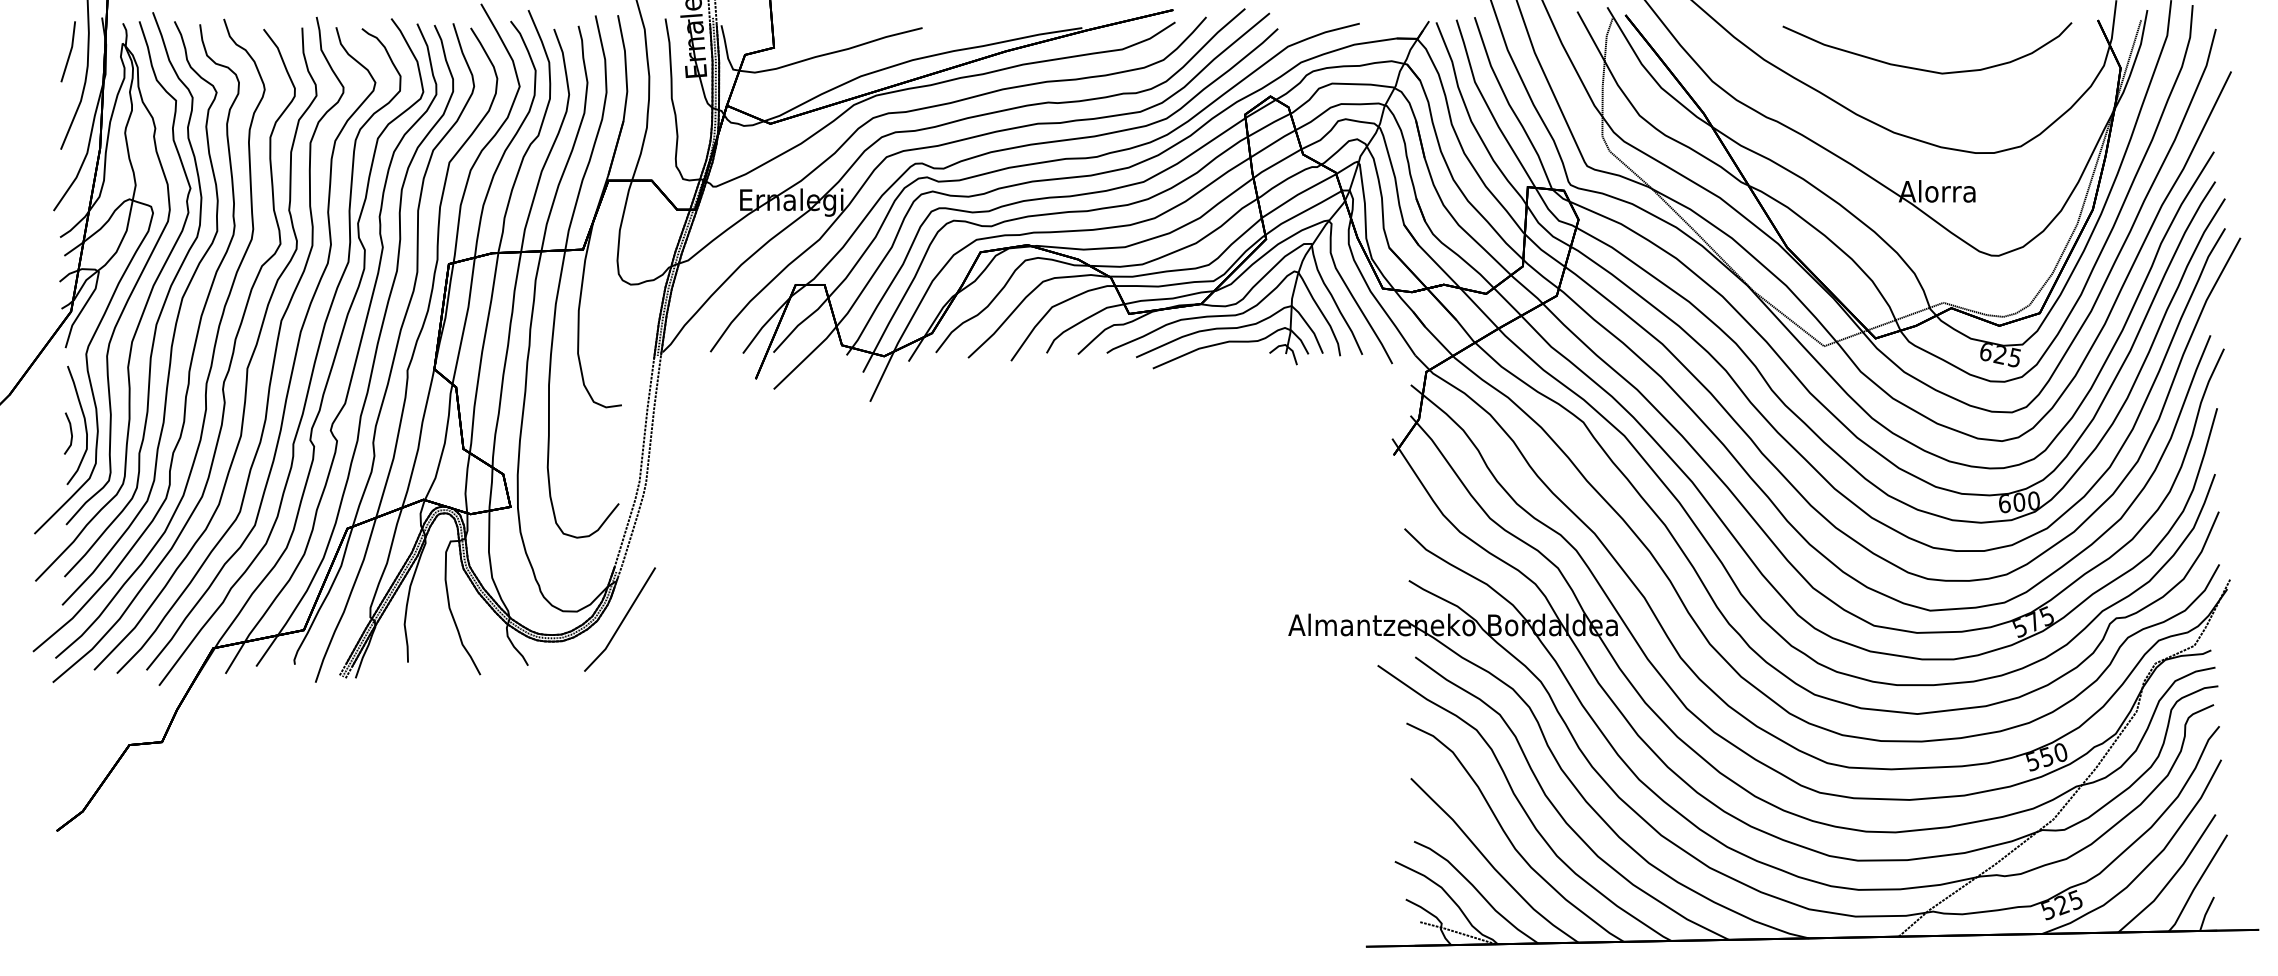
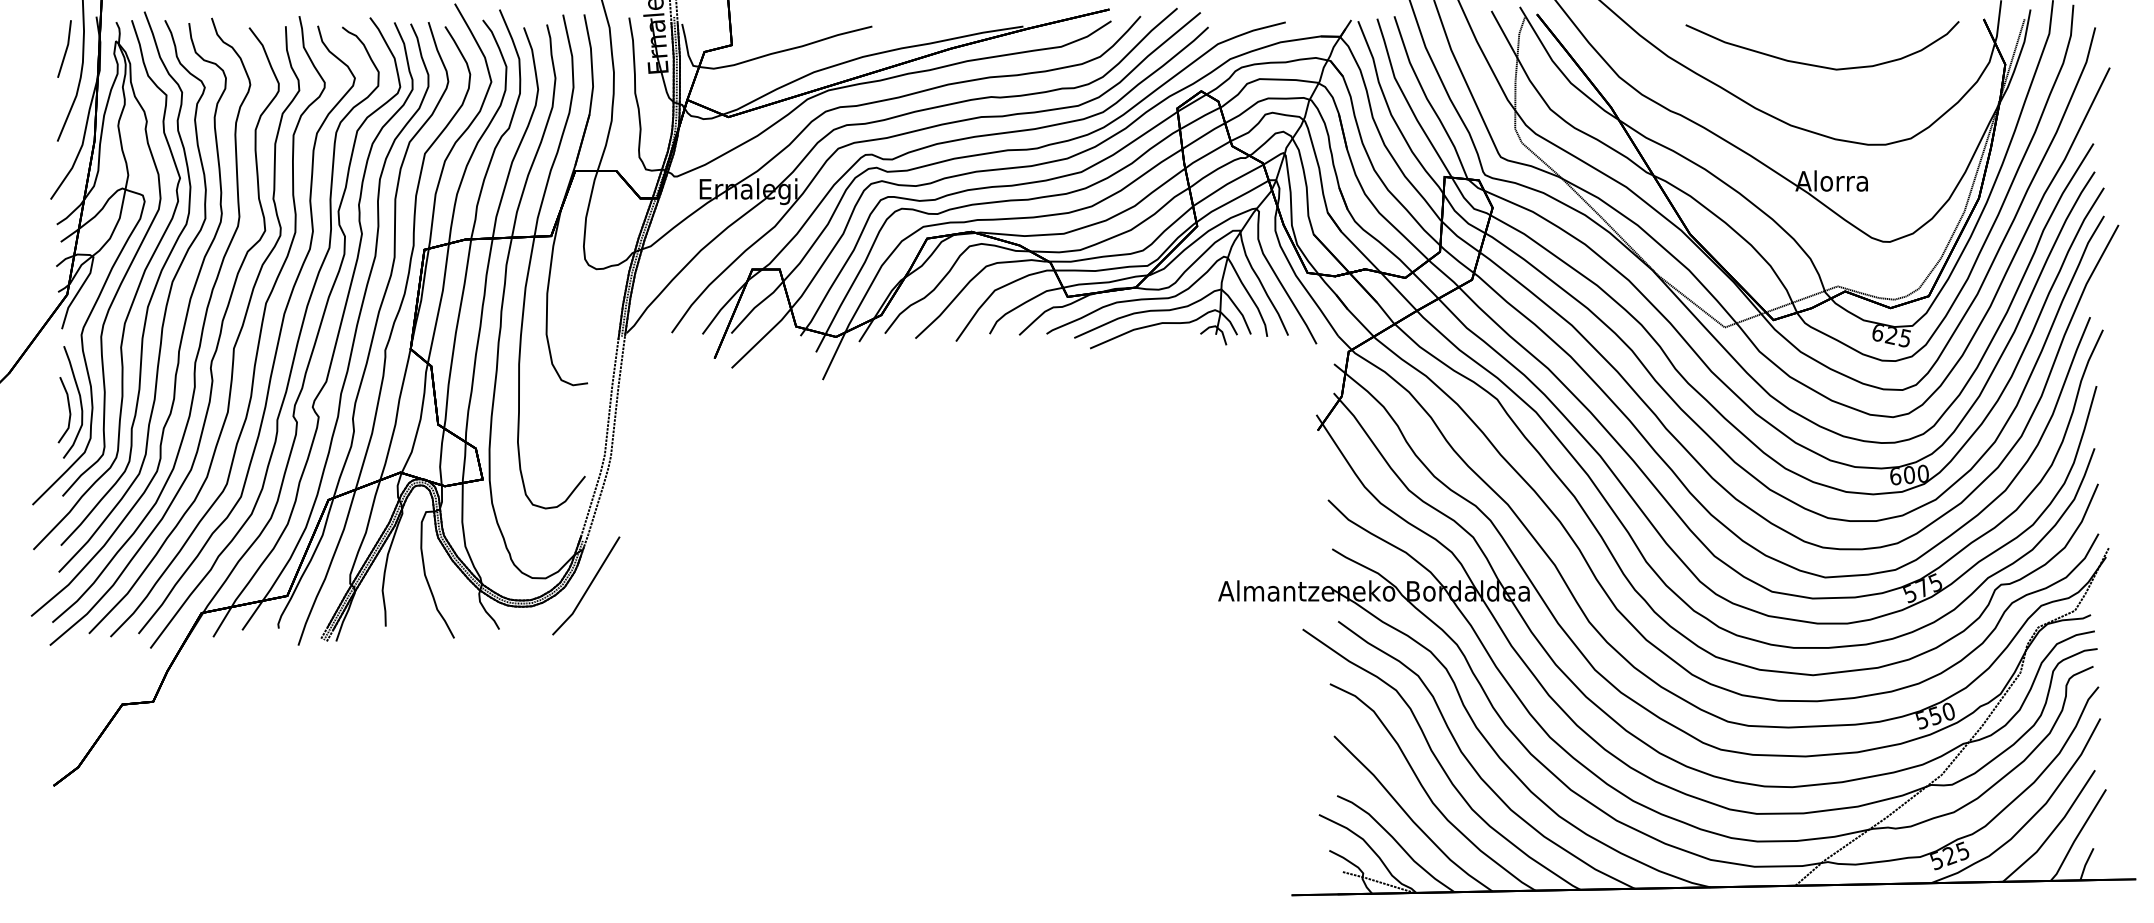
part: (68, 433) -> (64, 409), size x1.67

